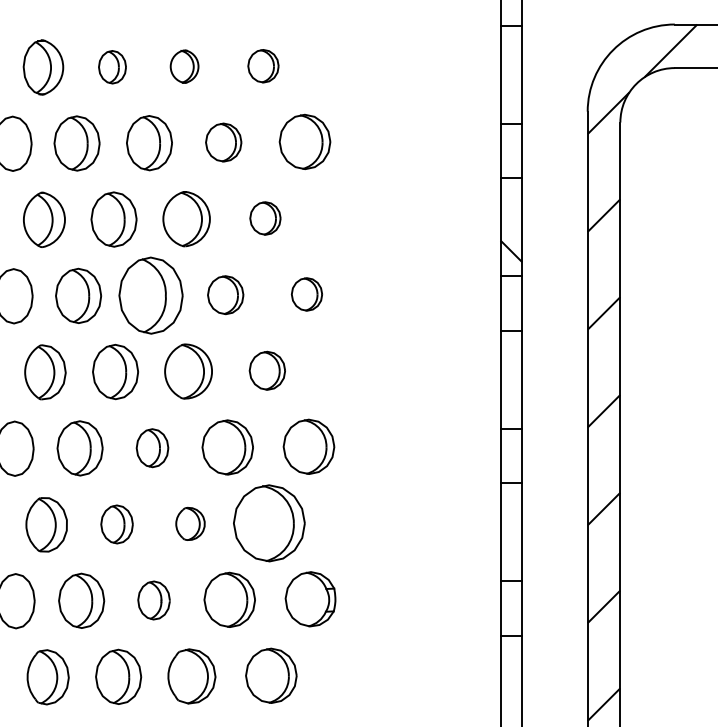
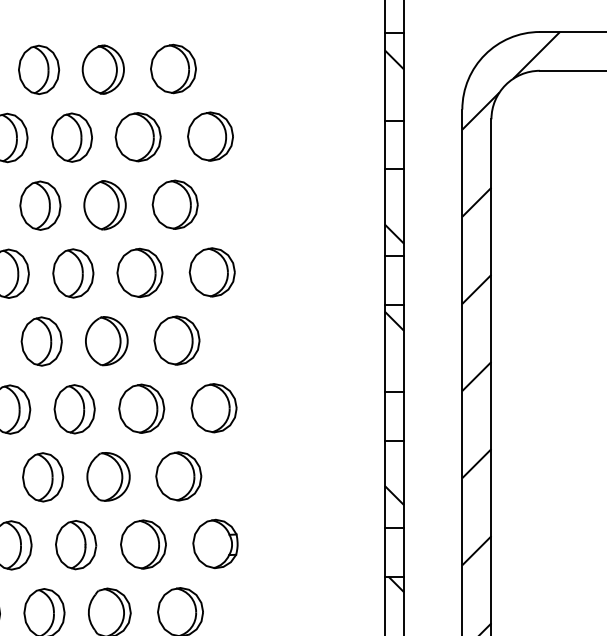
hatch: (511, 55) -> (394, 59), added
part: (184, 66) -> (103, 69), size x1.67
part: (263, 66) -> (173, 69), size x1.67
part: (112, 67) -> (39, 70), size x1.67
part: (223, 142) -> (137, 137), size x1.43
part: (265, 218) -> (175, 204), size x1.67
part: (306, 294) -> (211, 272), size x1.67
part: (150, 295) -> (72, 273), size x0.71
part: (225, 295) -> (139, 273), size x1.43
hatch: (511, 349) -> (394, 321), added
part: (267, 370) -> (177, 340), size x1.43
part: (152, 448) -> (74, 409), size x1.43
part: (190, 523) -> (108, 476), size x1.67
part: (269, 523) -> (178, 476), size x0.71
part: (116, 524) -> (42, 477), size x1.43
hatch: (511, 544) -> (394, 495), added
part: (153, 600) -> (75, 545), size x1.43
hatch: (513, 644) -> (396, 584), added

